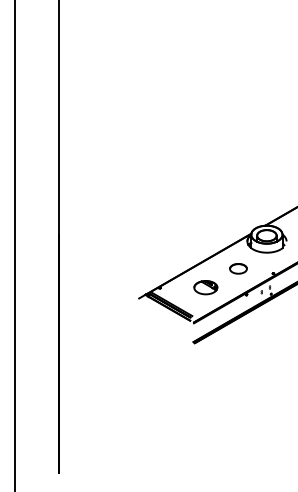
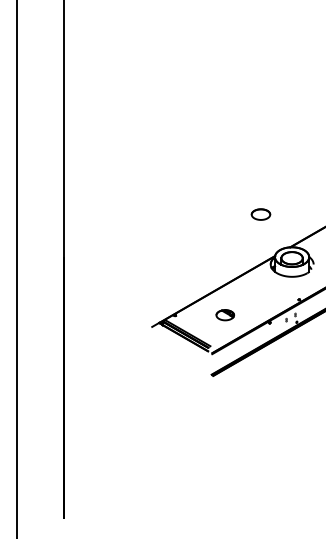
part: (238, 268) -> (261, 214), moved
part: (205, 287) -> (224, 314), size x0.7

